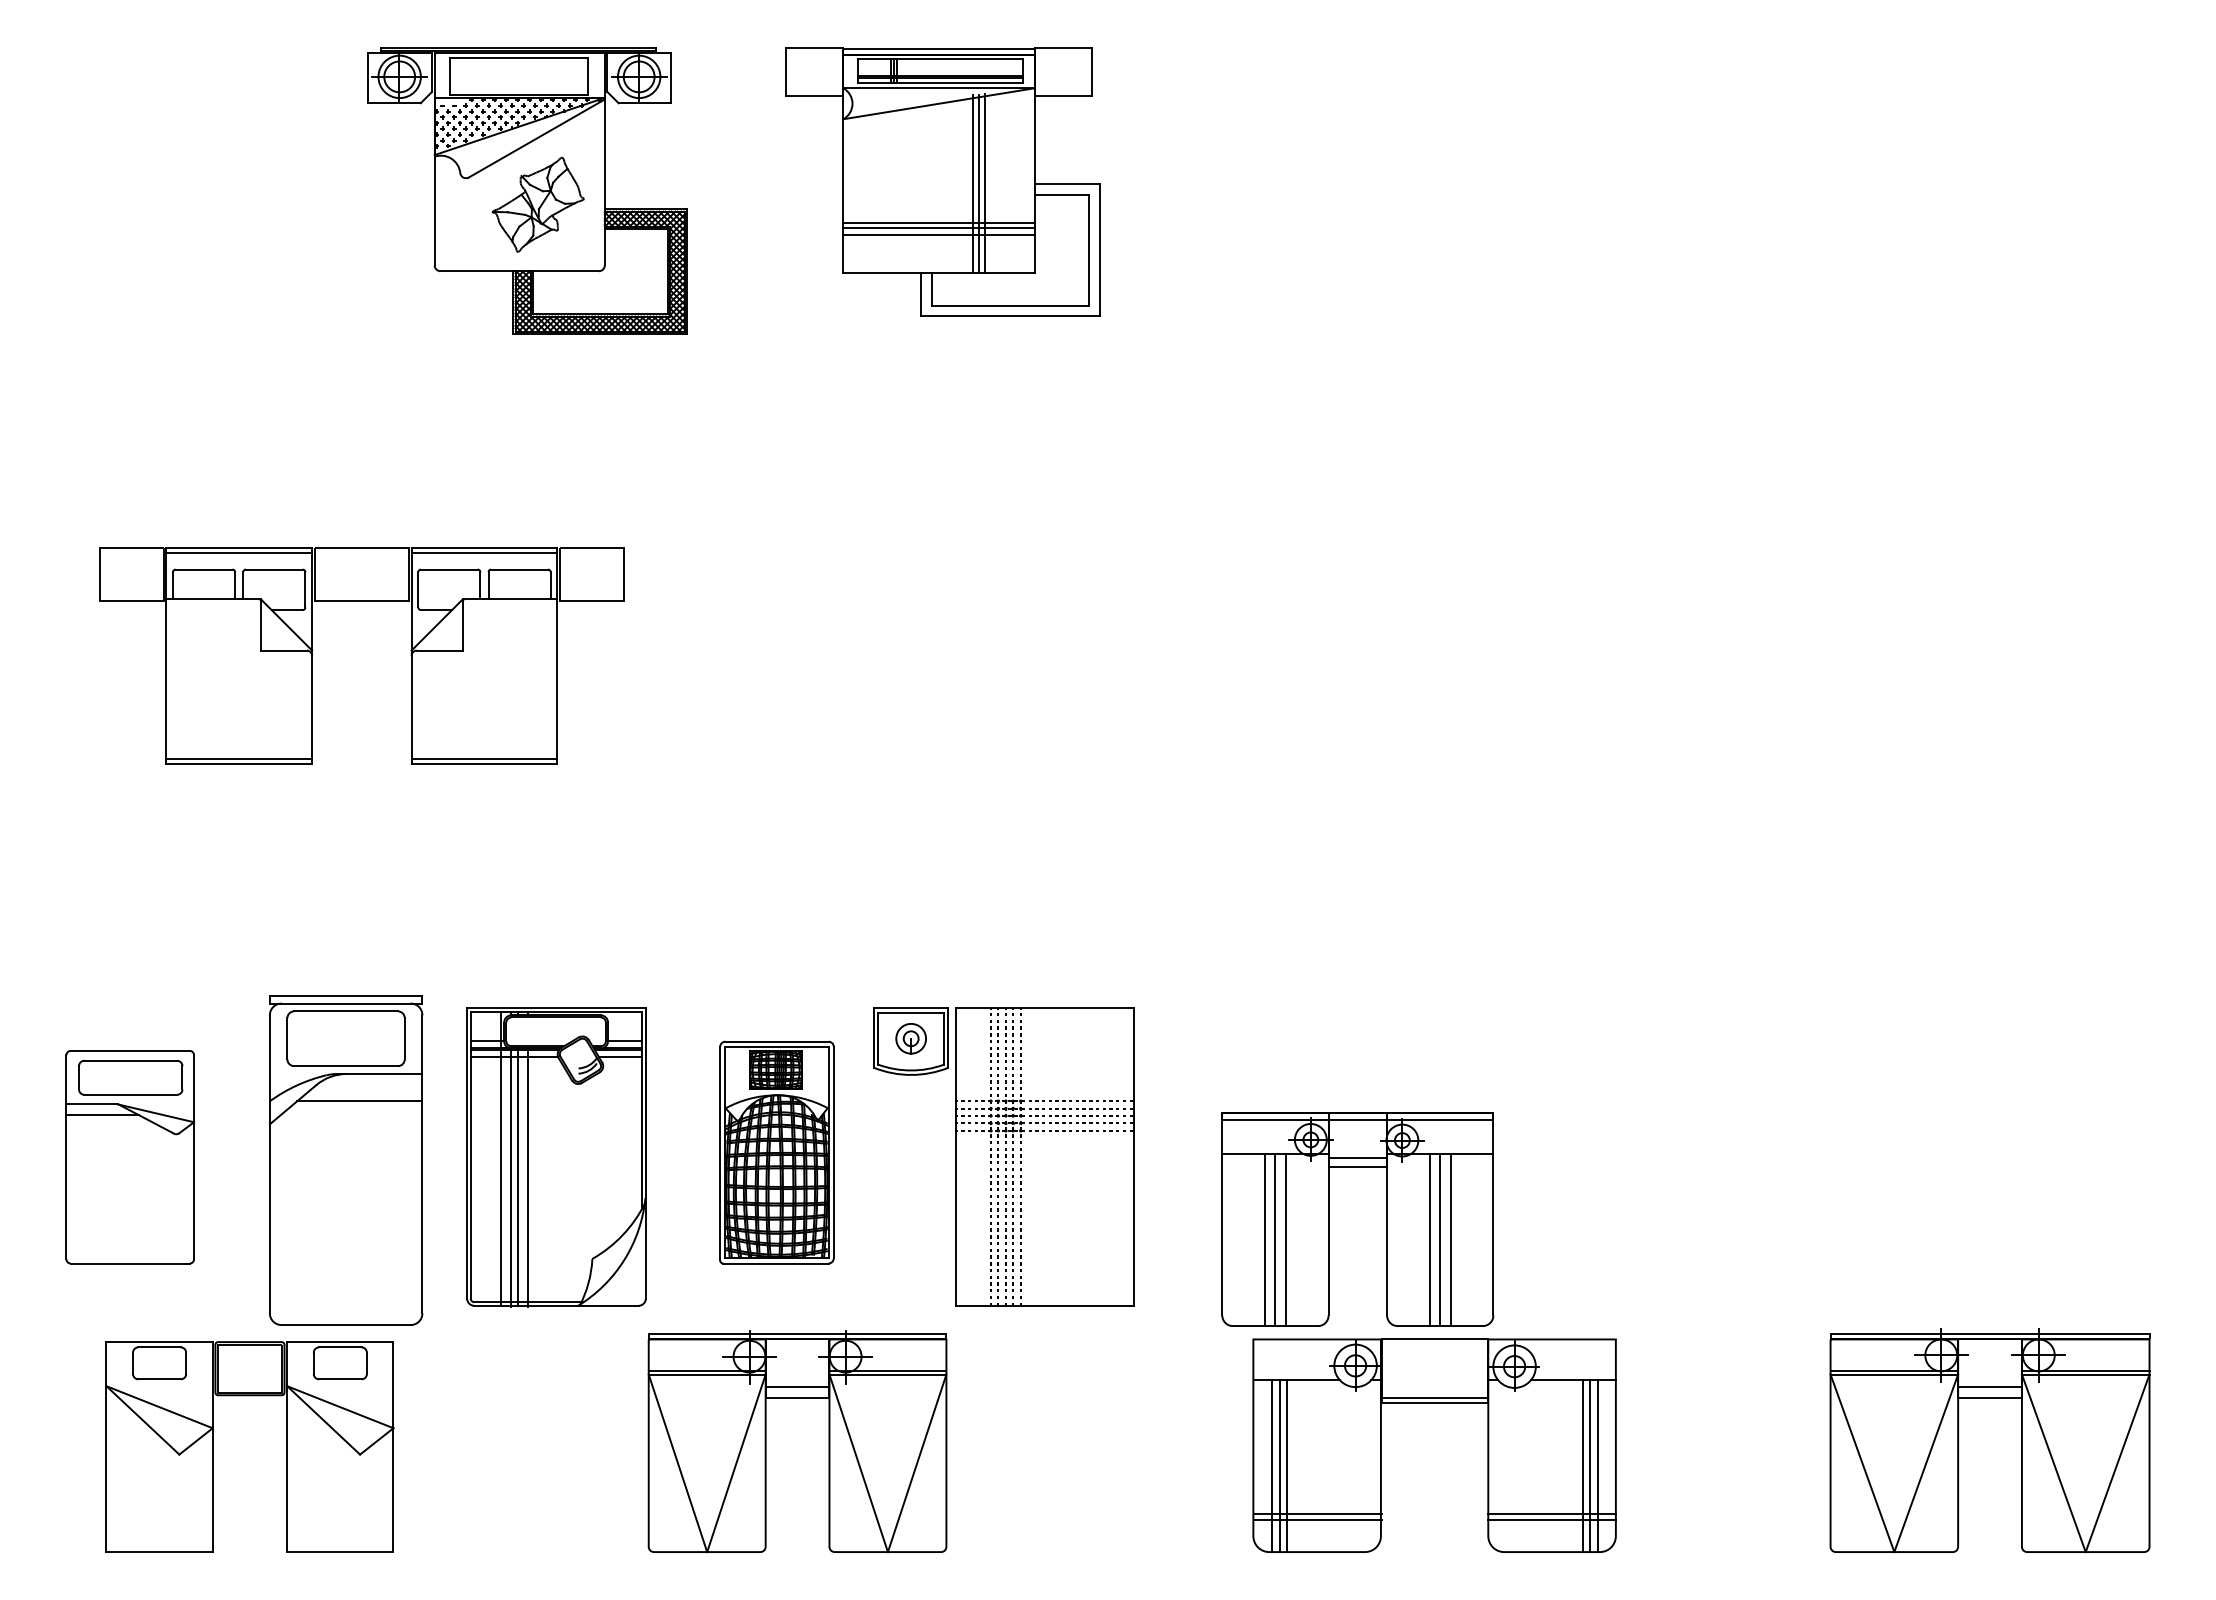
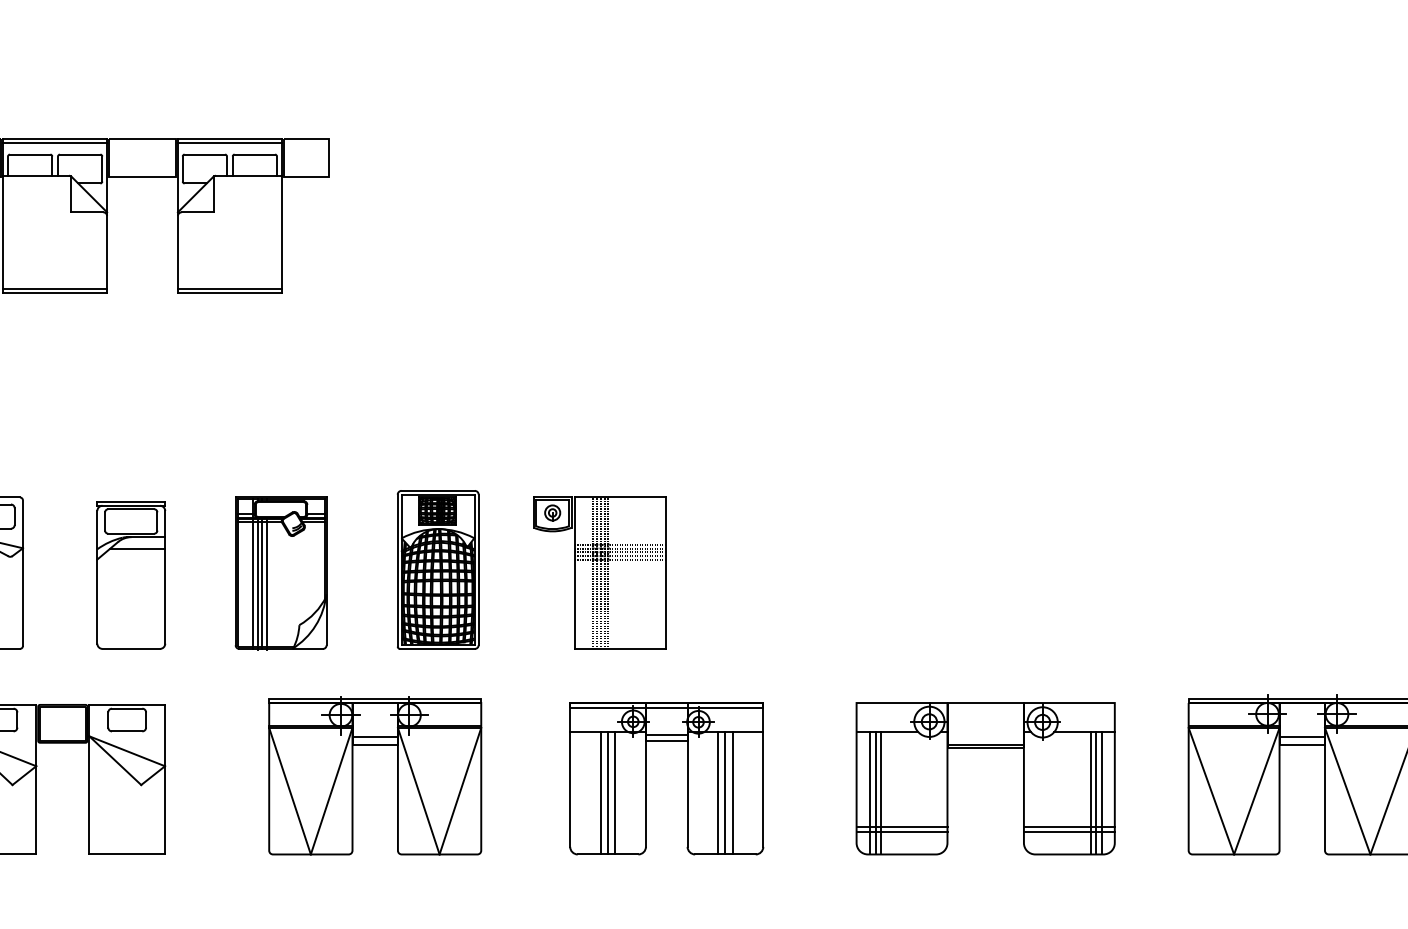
part: (556, 1157) -> (281, 573), size x0.71
part: (1003, 1157) -> (599, 573), size x0.71
part: (345, 1160) -> (130, 575), size x0.62
part: (1329, 1219) -> (646, 778), moved
part: (1434, 1403) -> (985, 748), moved
part: (766, 1441) -> (353, 775), moved

